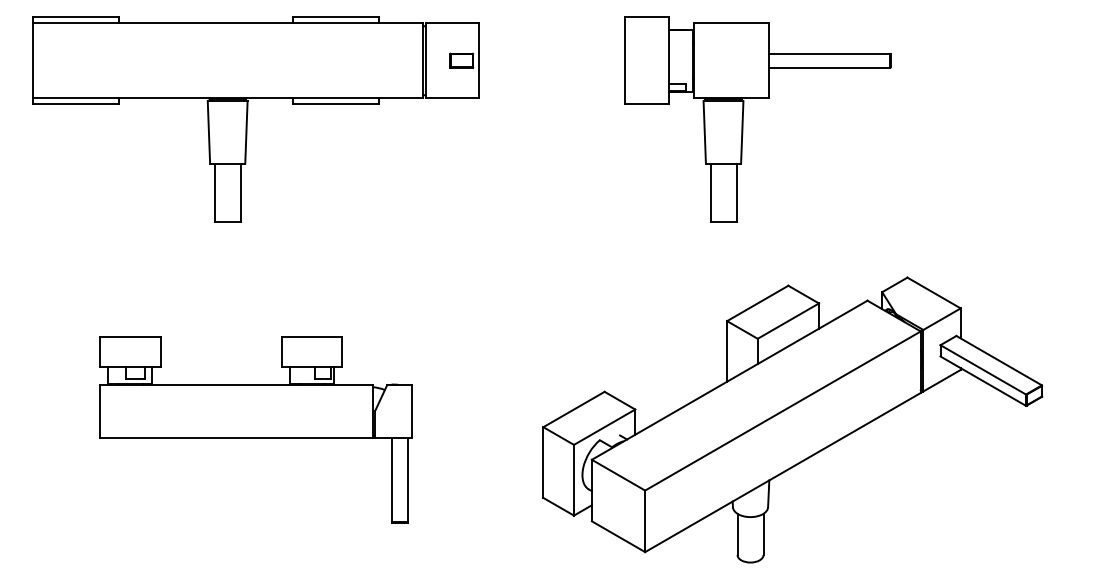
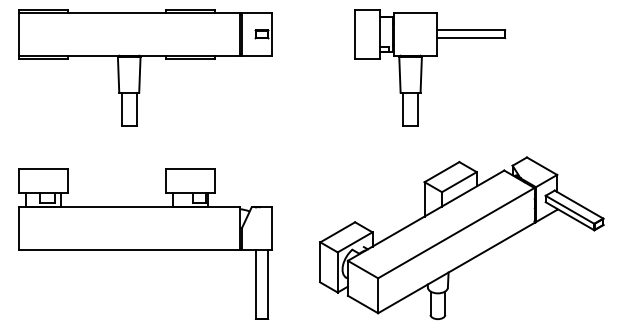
part: (792, 418) -> (461, 237), moved
part: (256, 429) -> (145, 243), size x1.43

